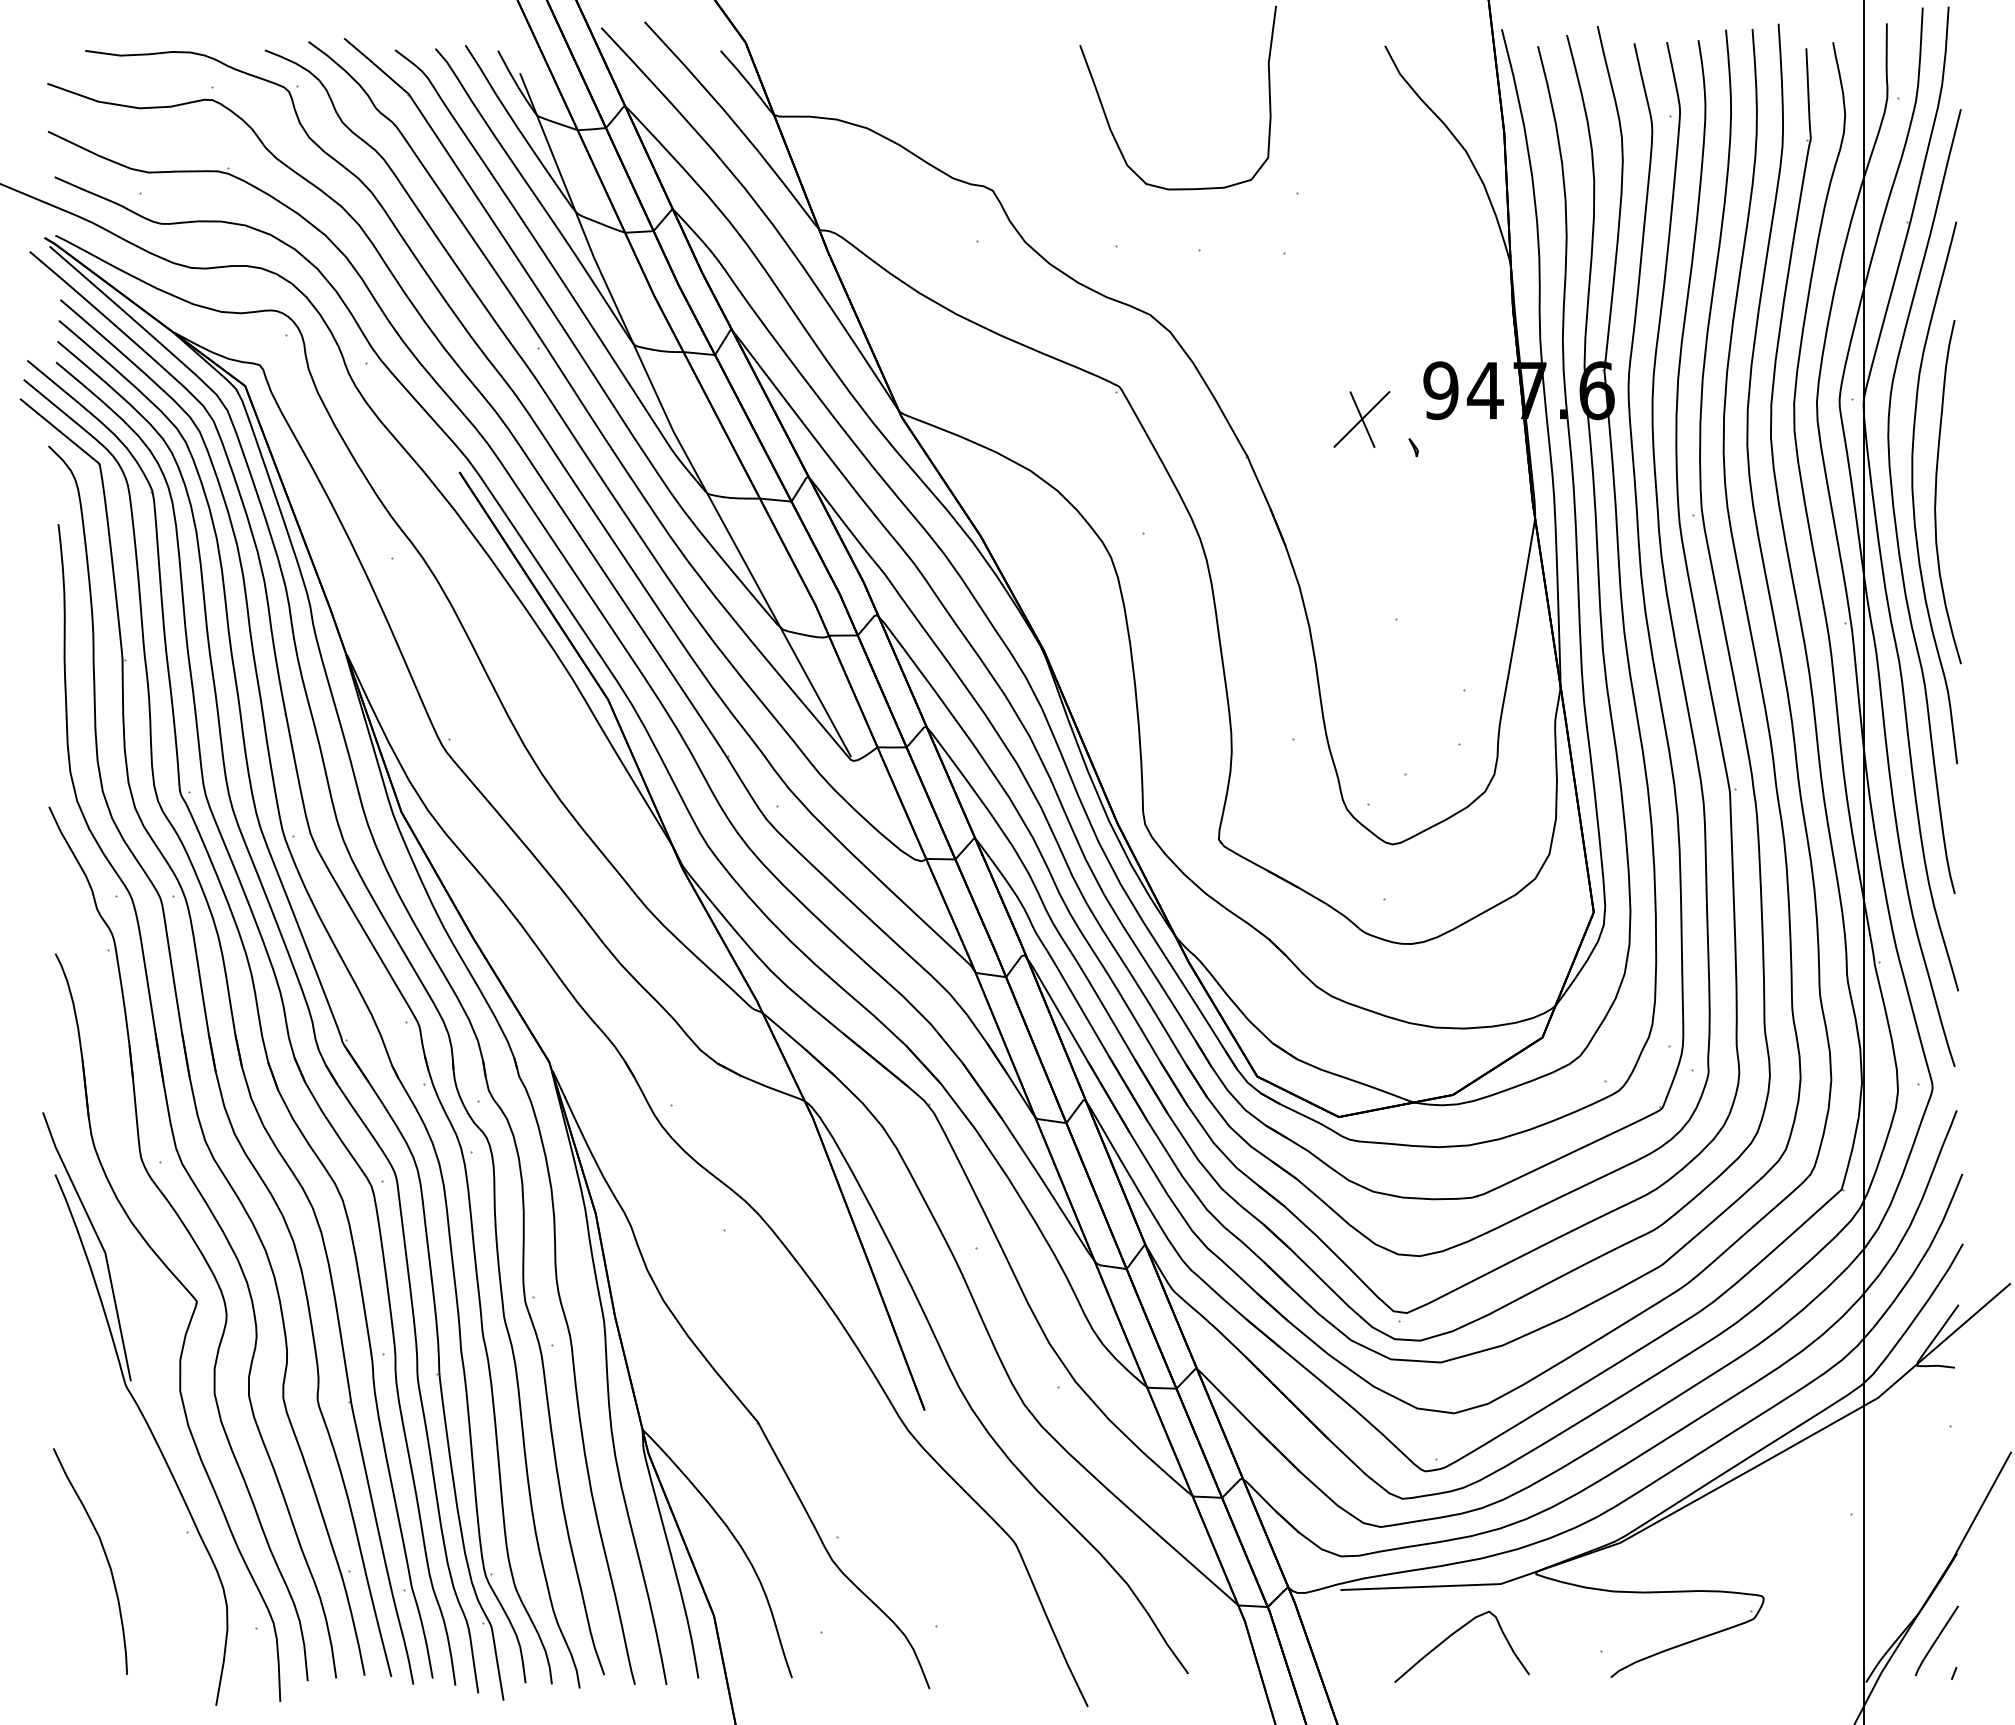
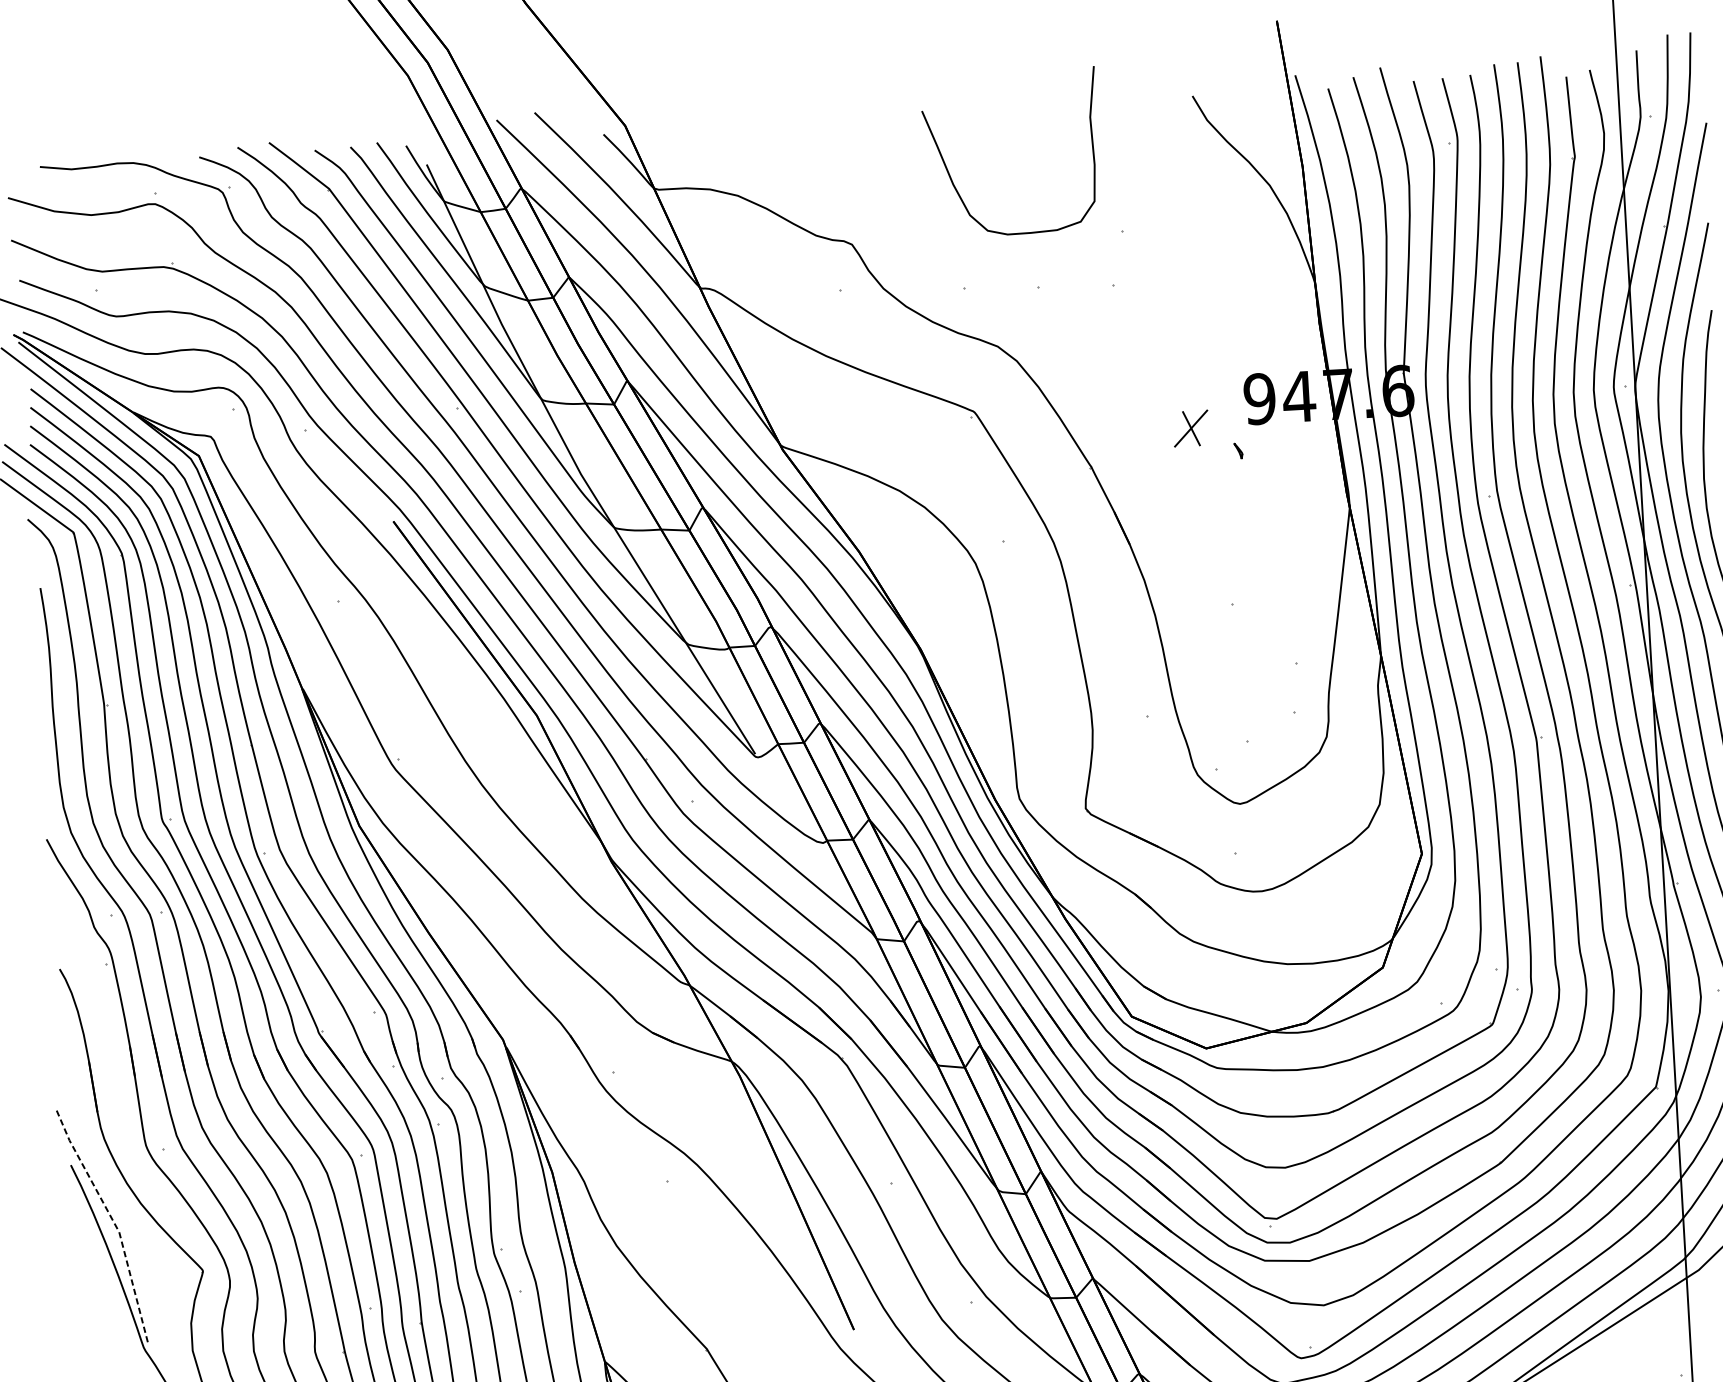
part: (1361, 419) -> (1190, 428), size x0.7
line: (100, 1242) -> (114, 1223), solid -> dashed

